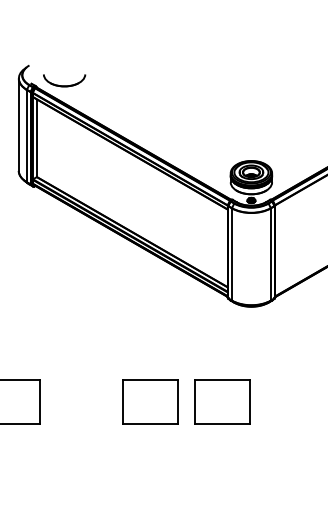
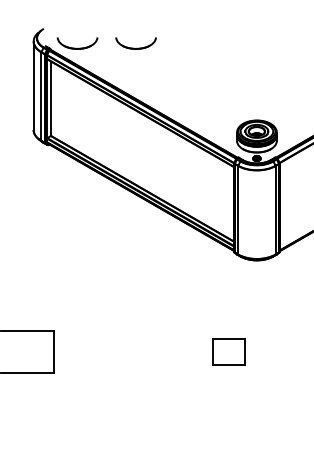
part: (125, 80) -> (136, 43), added
part: (150, 401) -> (160, 351), removed
part: (222, 401) -> (229, 351), size x0.6

